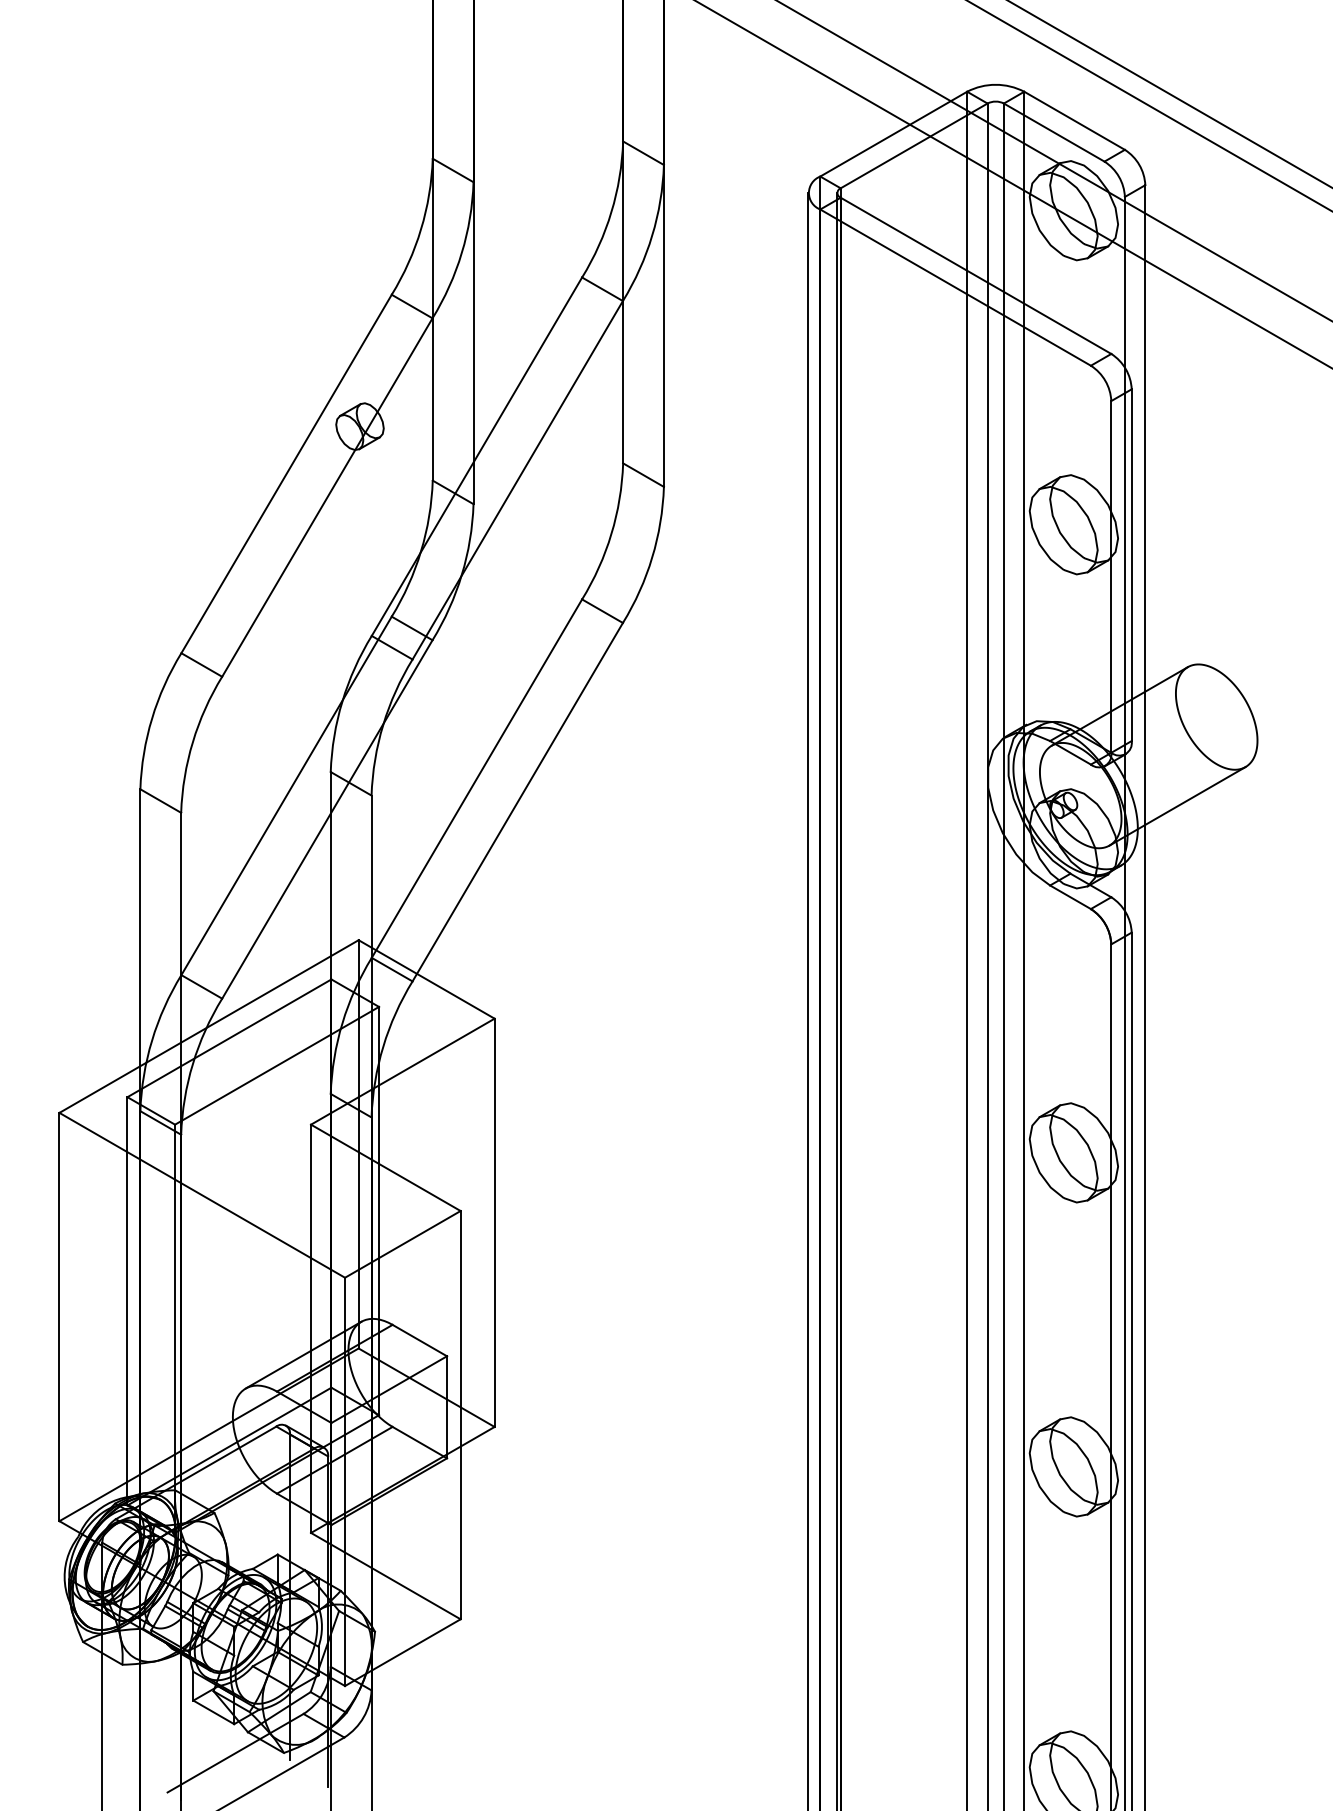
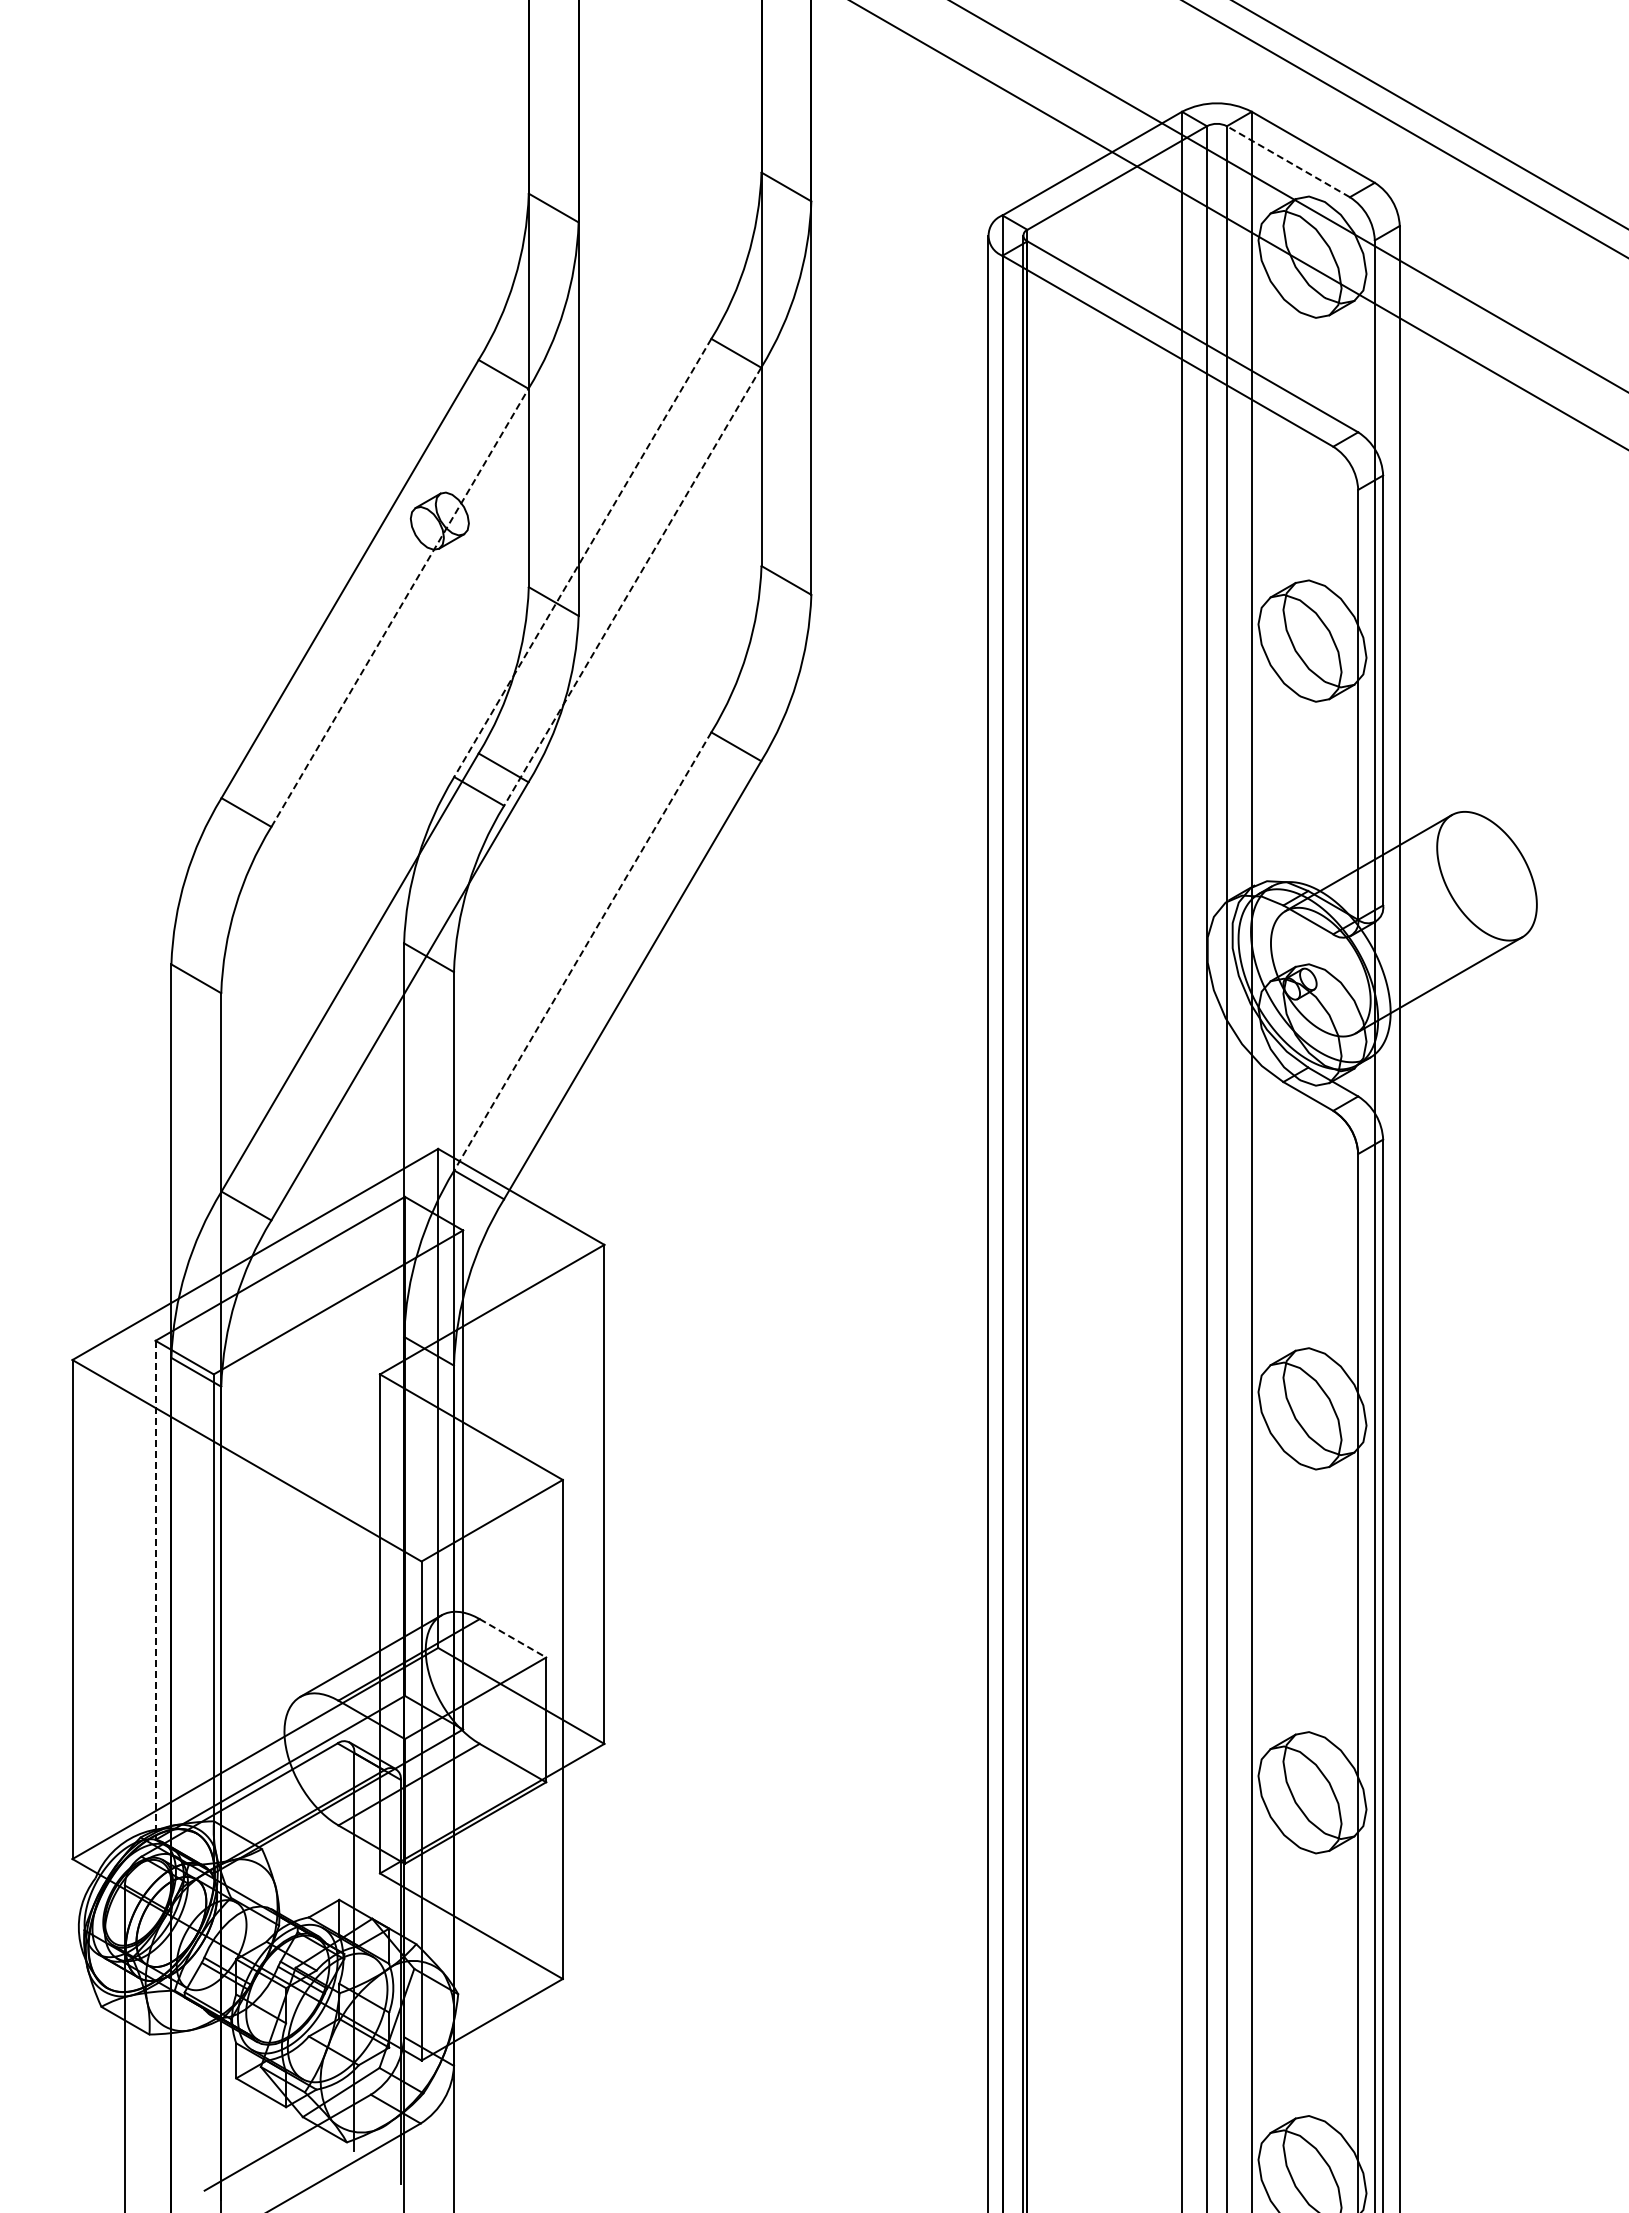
line: (1053, 132) -> (1287, 161), solid -> dashed
line: (476, 457) -> (582, 558), solid -> dashed
line: (517, 480) -> (632, 587), solid -> dashed
line: (327, 497) -> (400, 607), solid -> dashed
line: (476, 778) -> (582, 951), solid -> dashed
line: (127, 1301) -> (155, 1590), solid -> dashed
line: (420, 1340) -> (513, 1638), solid -> dashed

